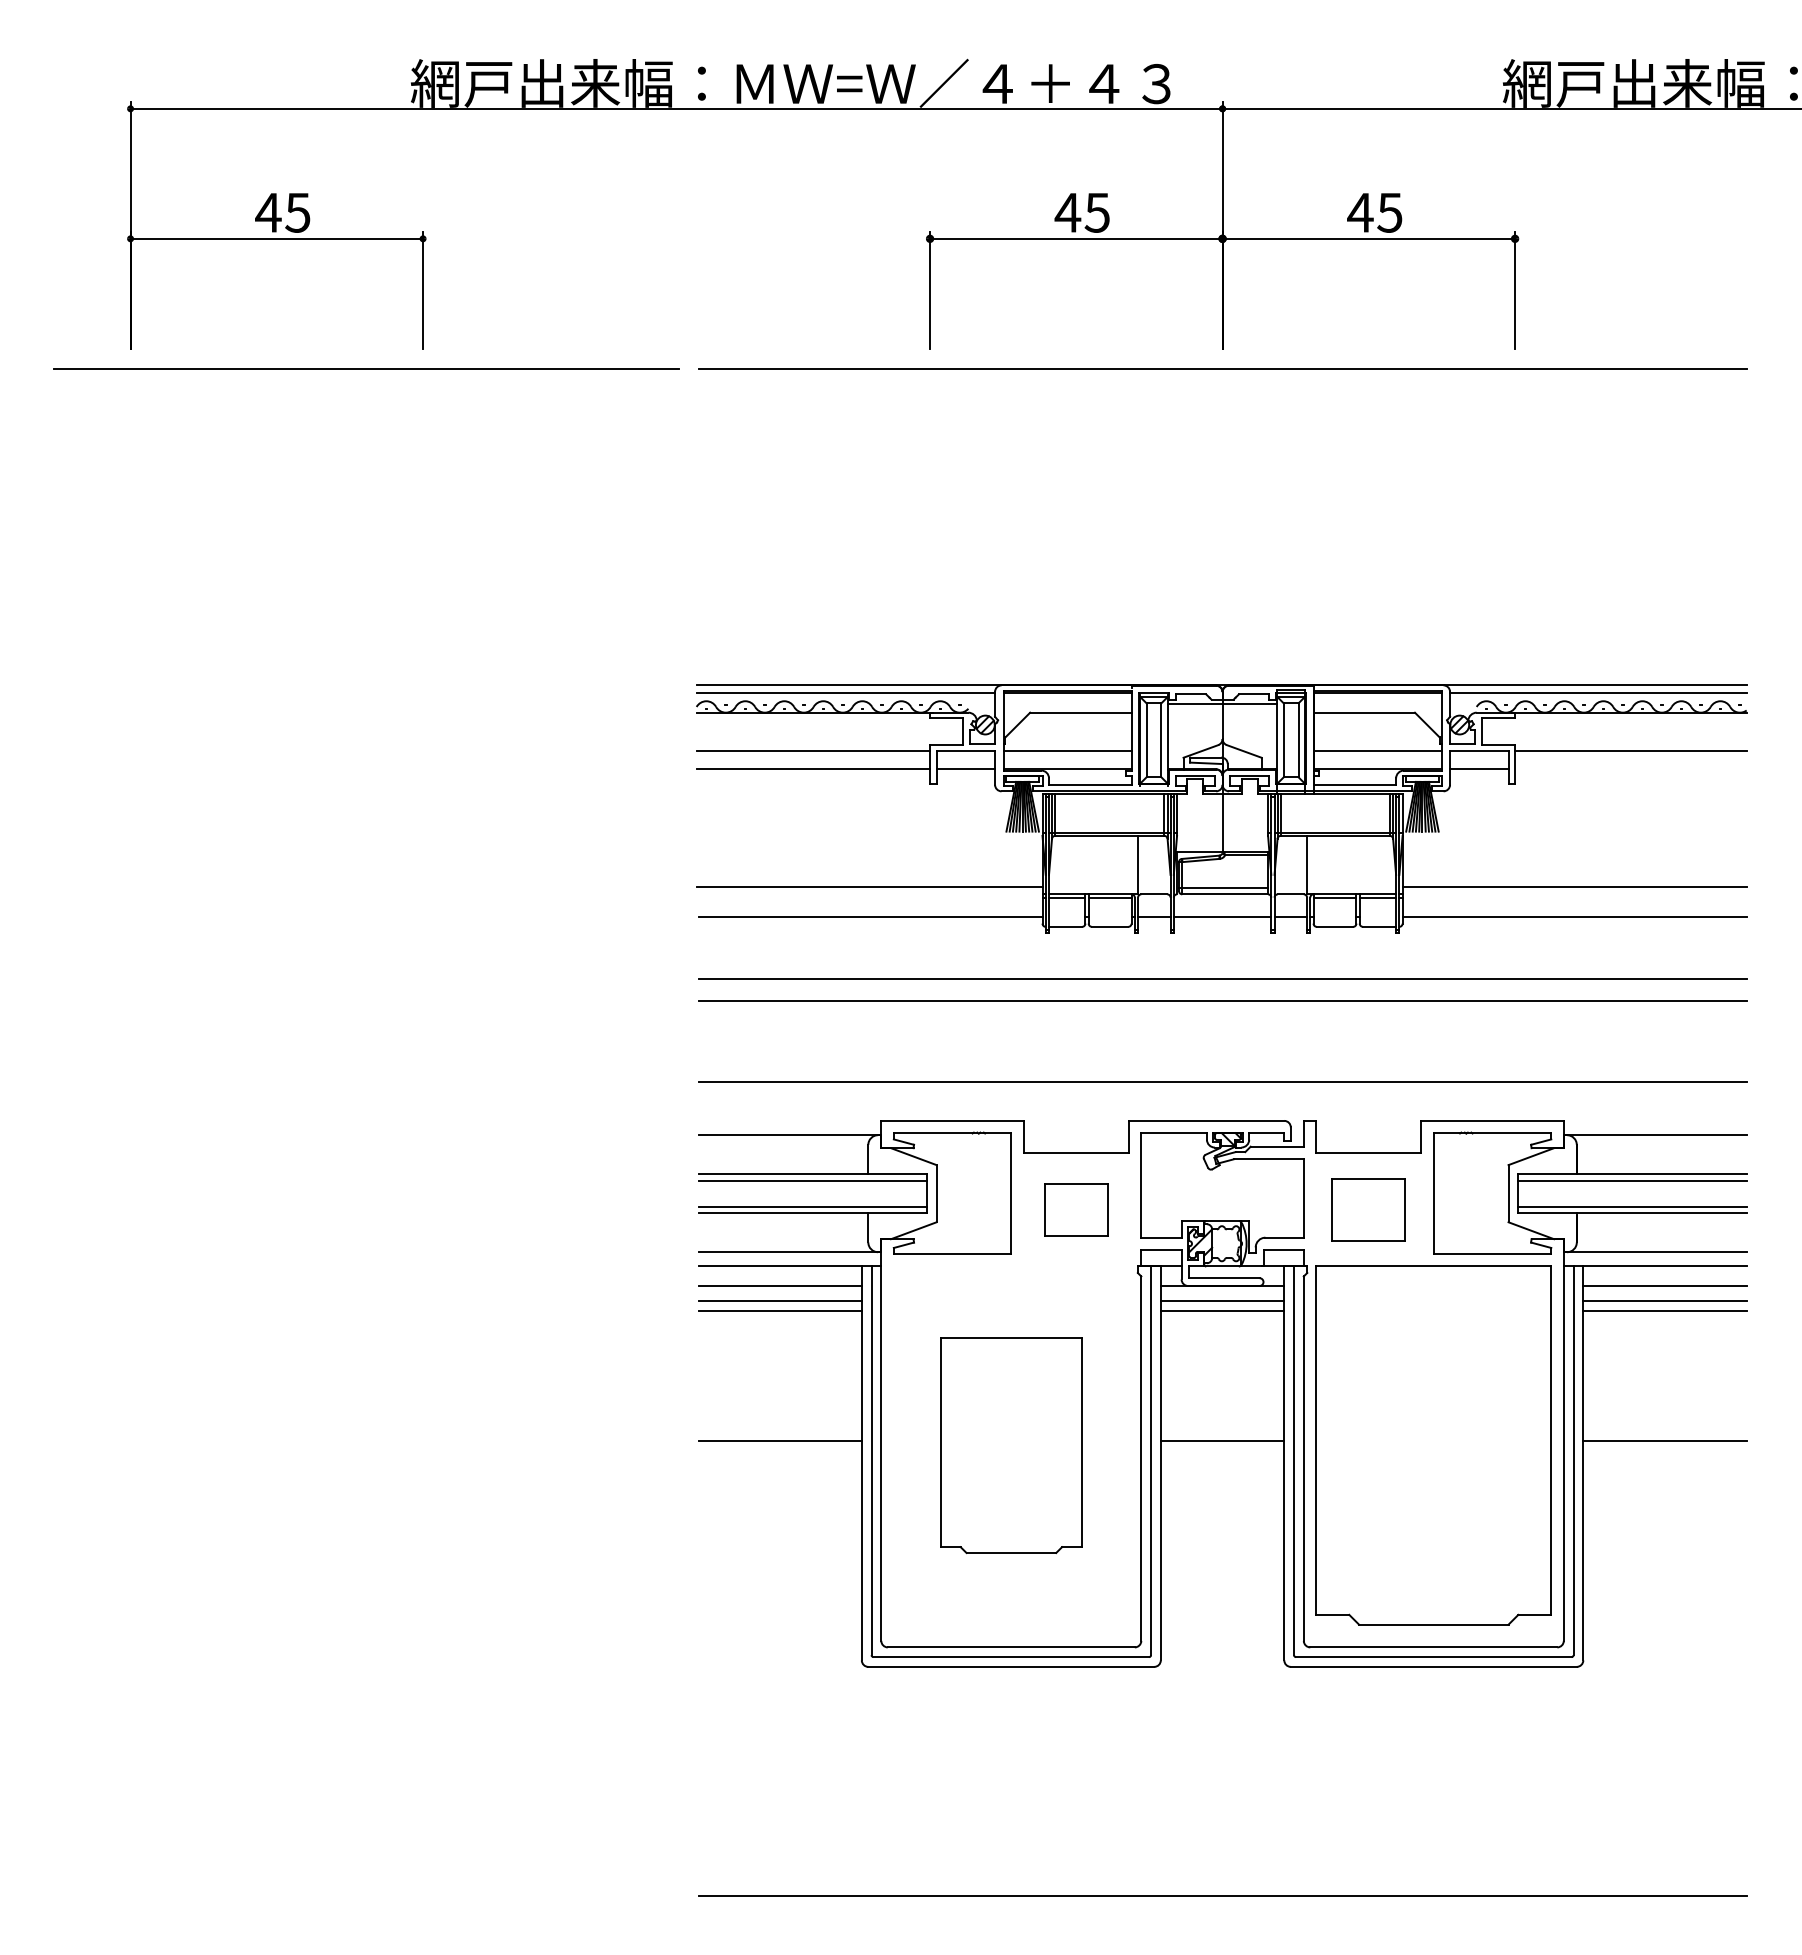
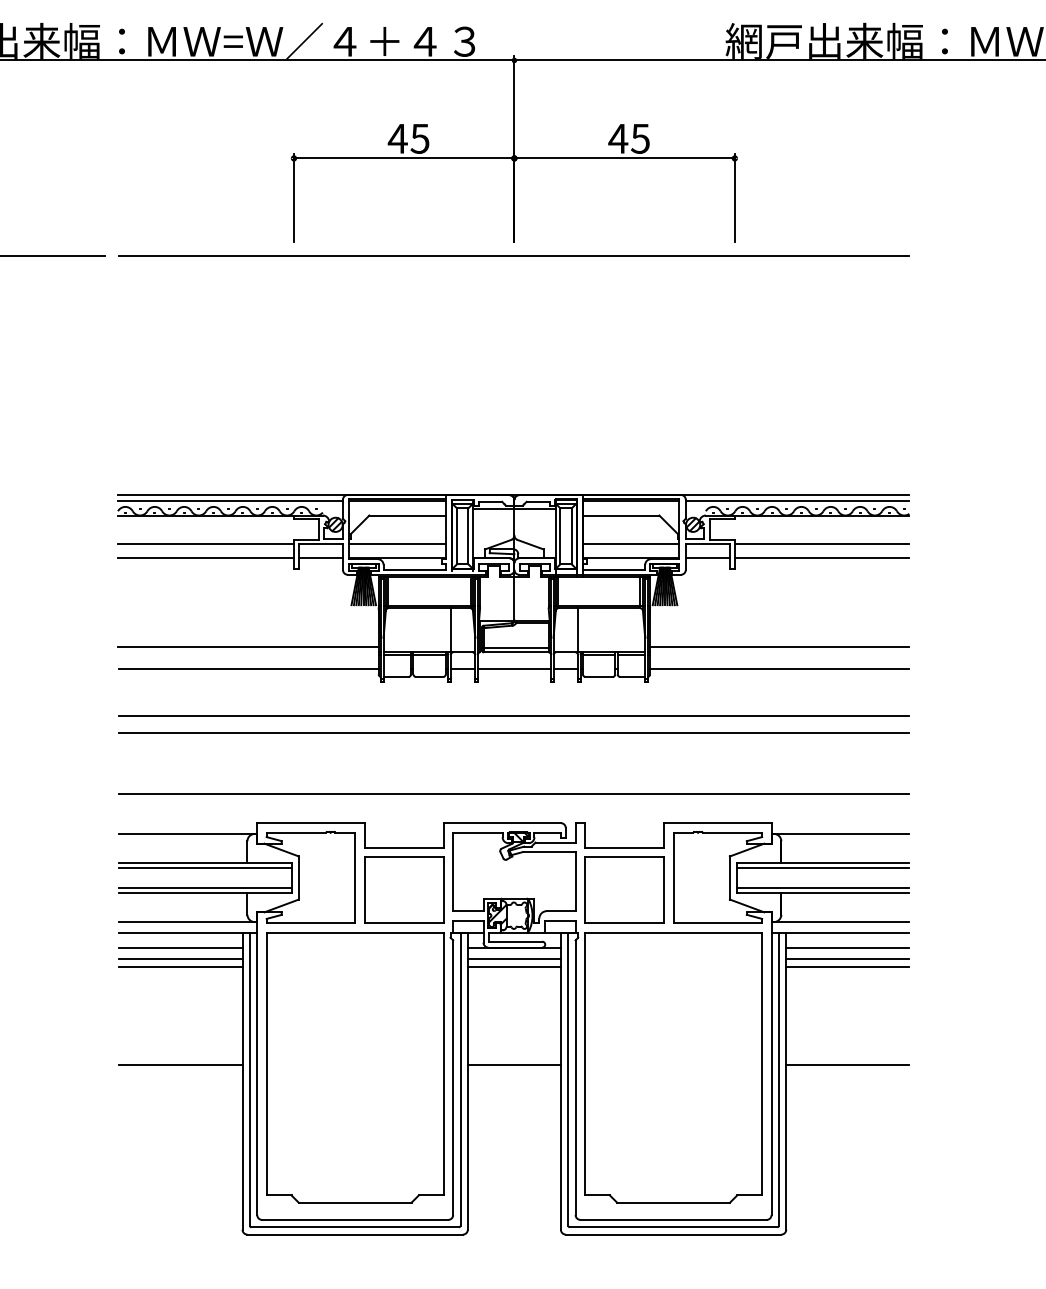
line: (1630, 768) -> (821, 557), added
part: (1076, 1209) -> (404, 889), size x1.67
part: (1368, 1209) -> (624, 889), size x1.43
part: (1011, 1445) -> (355, 1067), size x1.67

